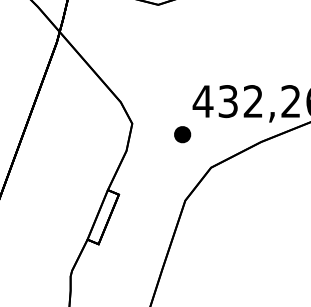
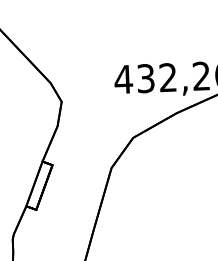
part: (182, 134) -> (106, 109), removed

